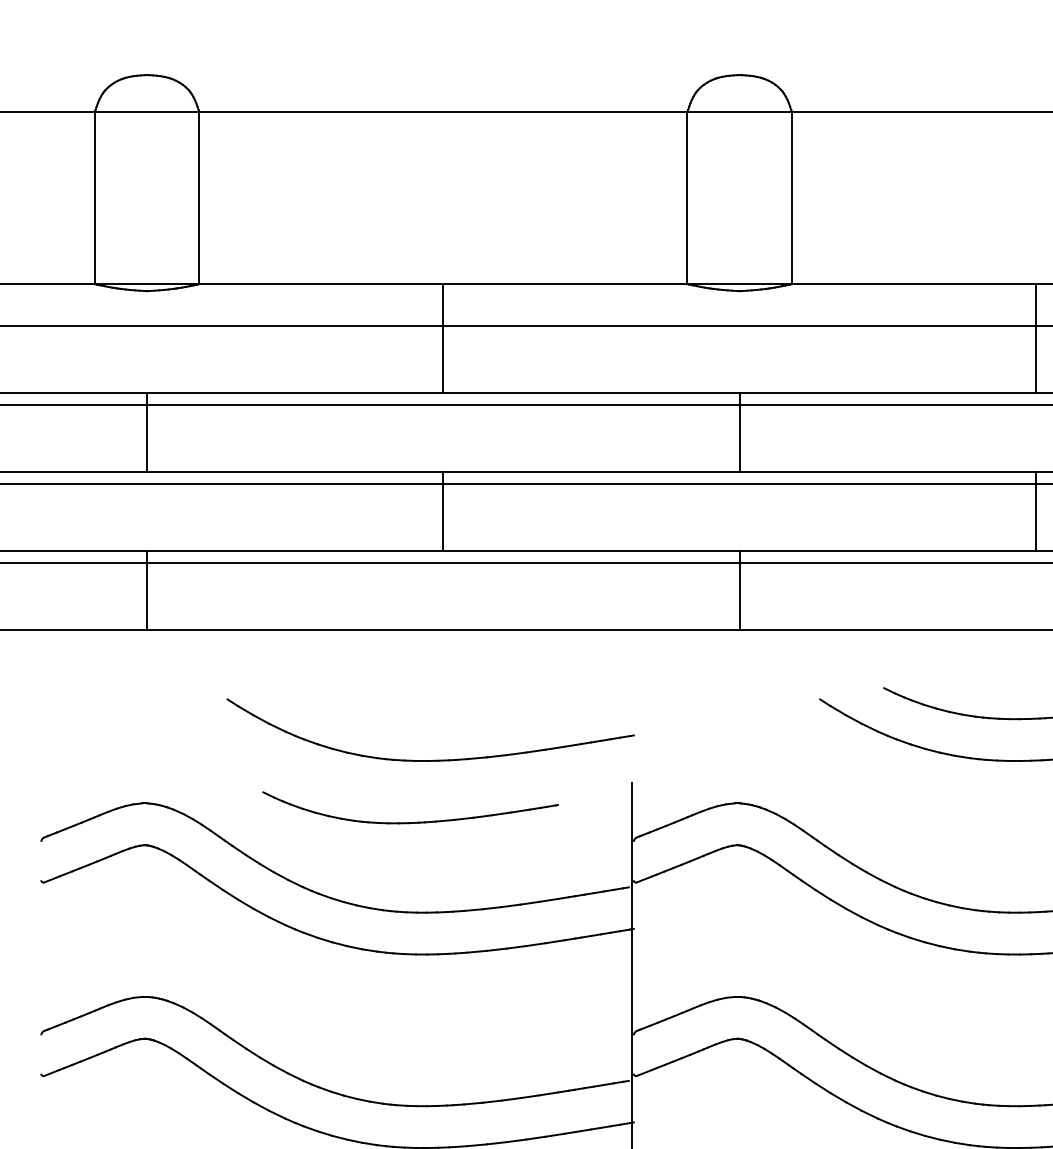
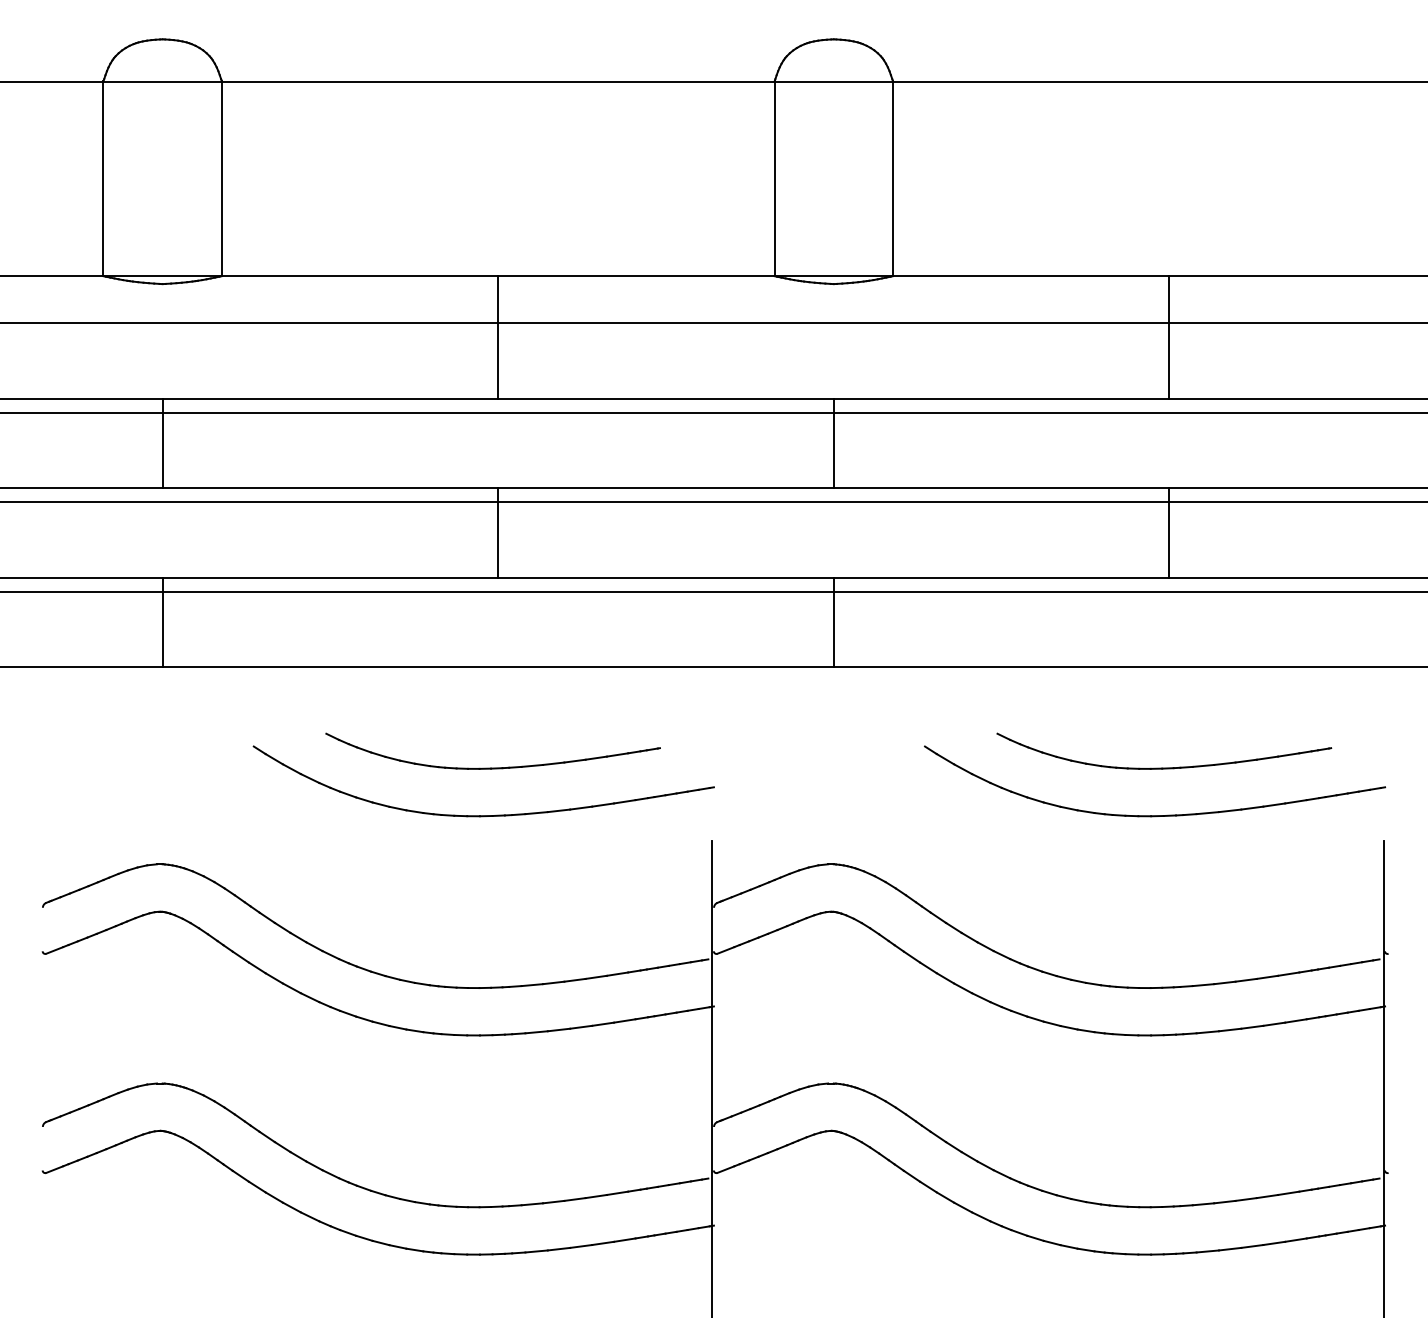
part: (410, 822) -> (492, 767), moved

